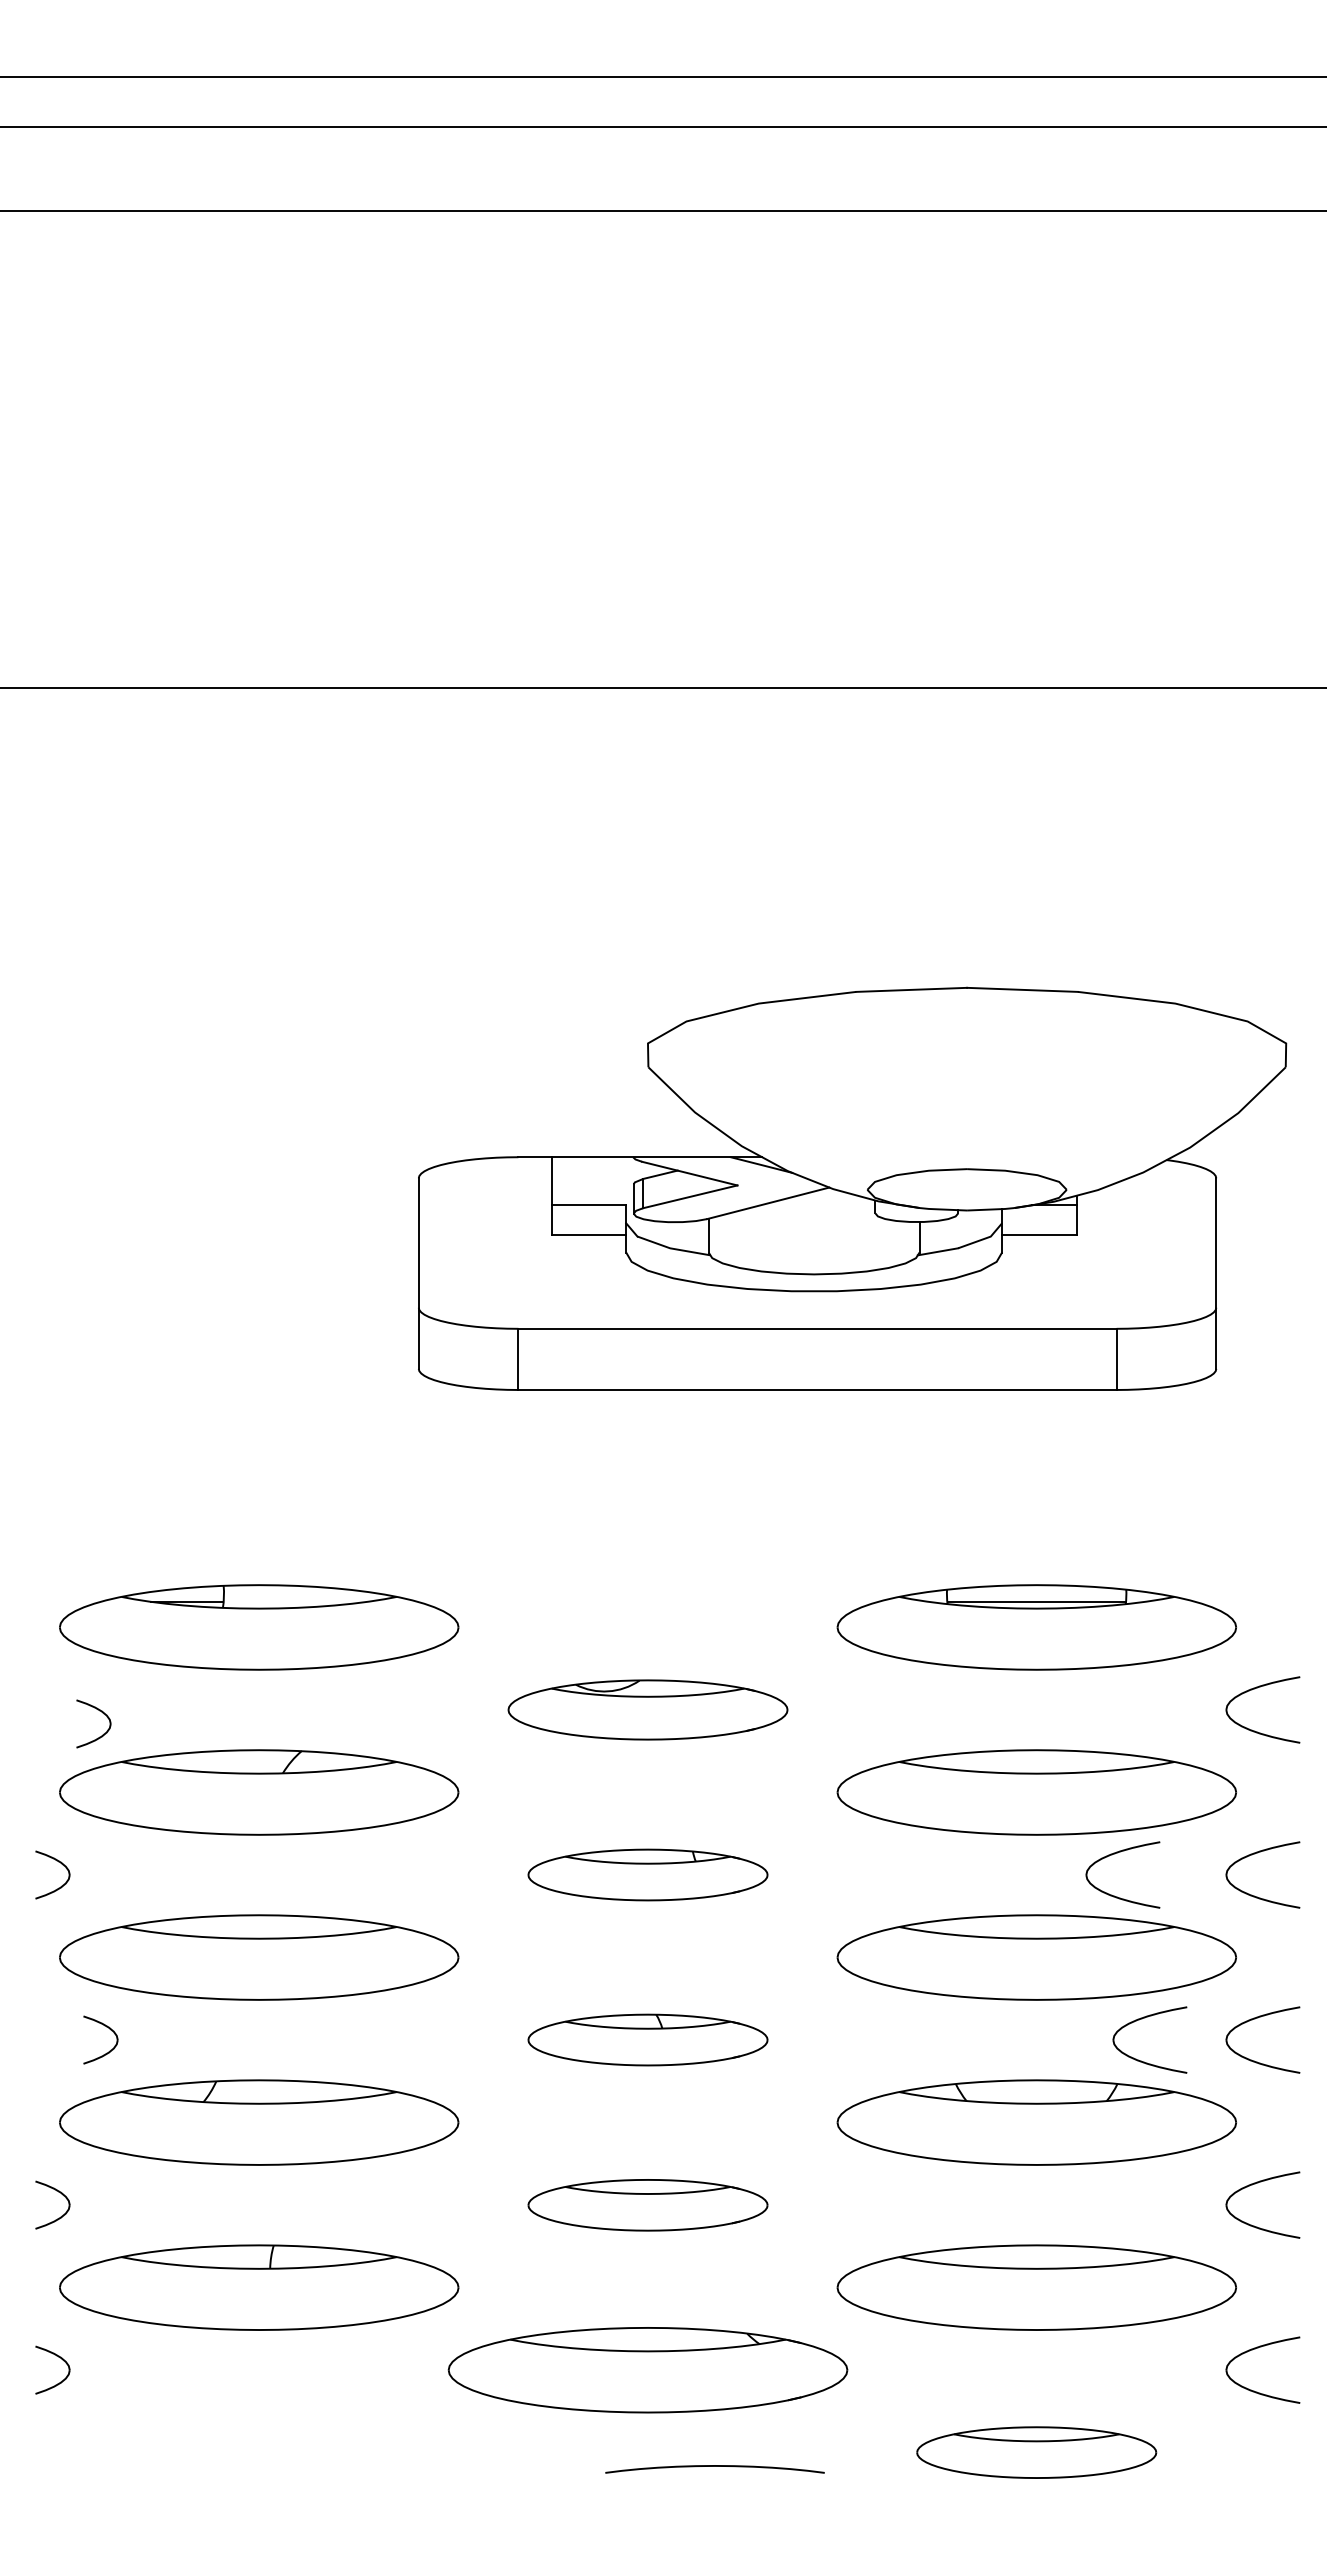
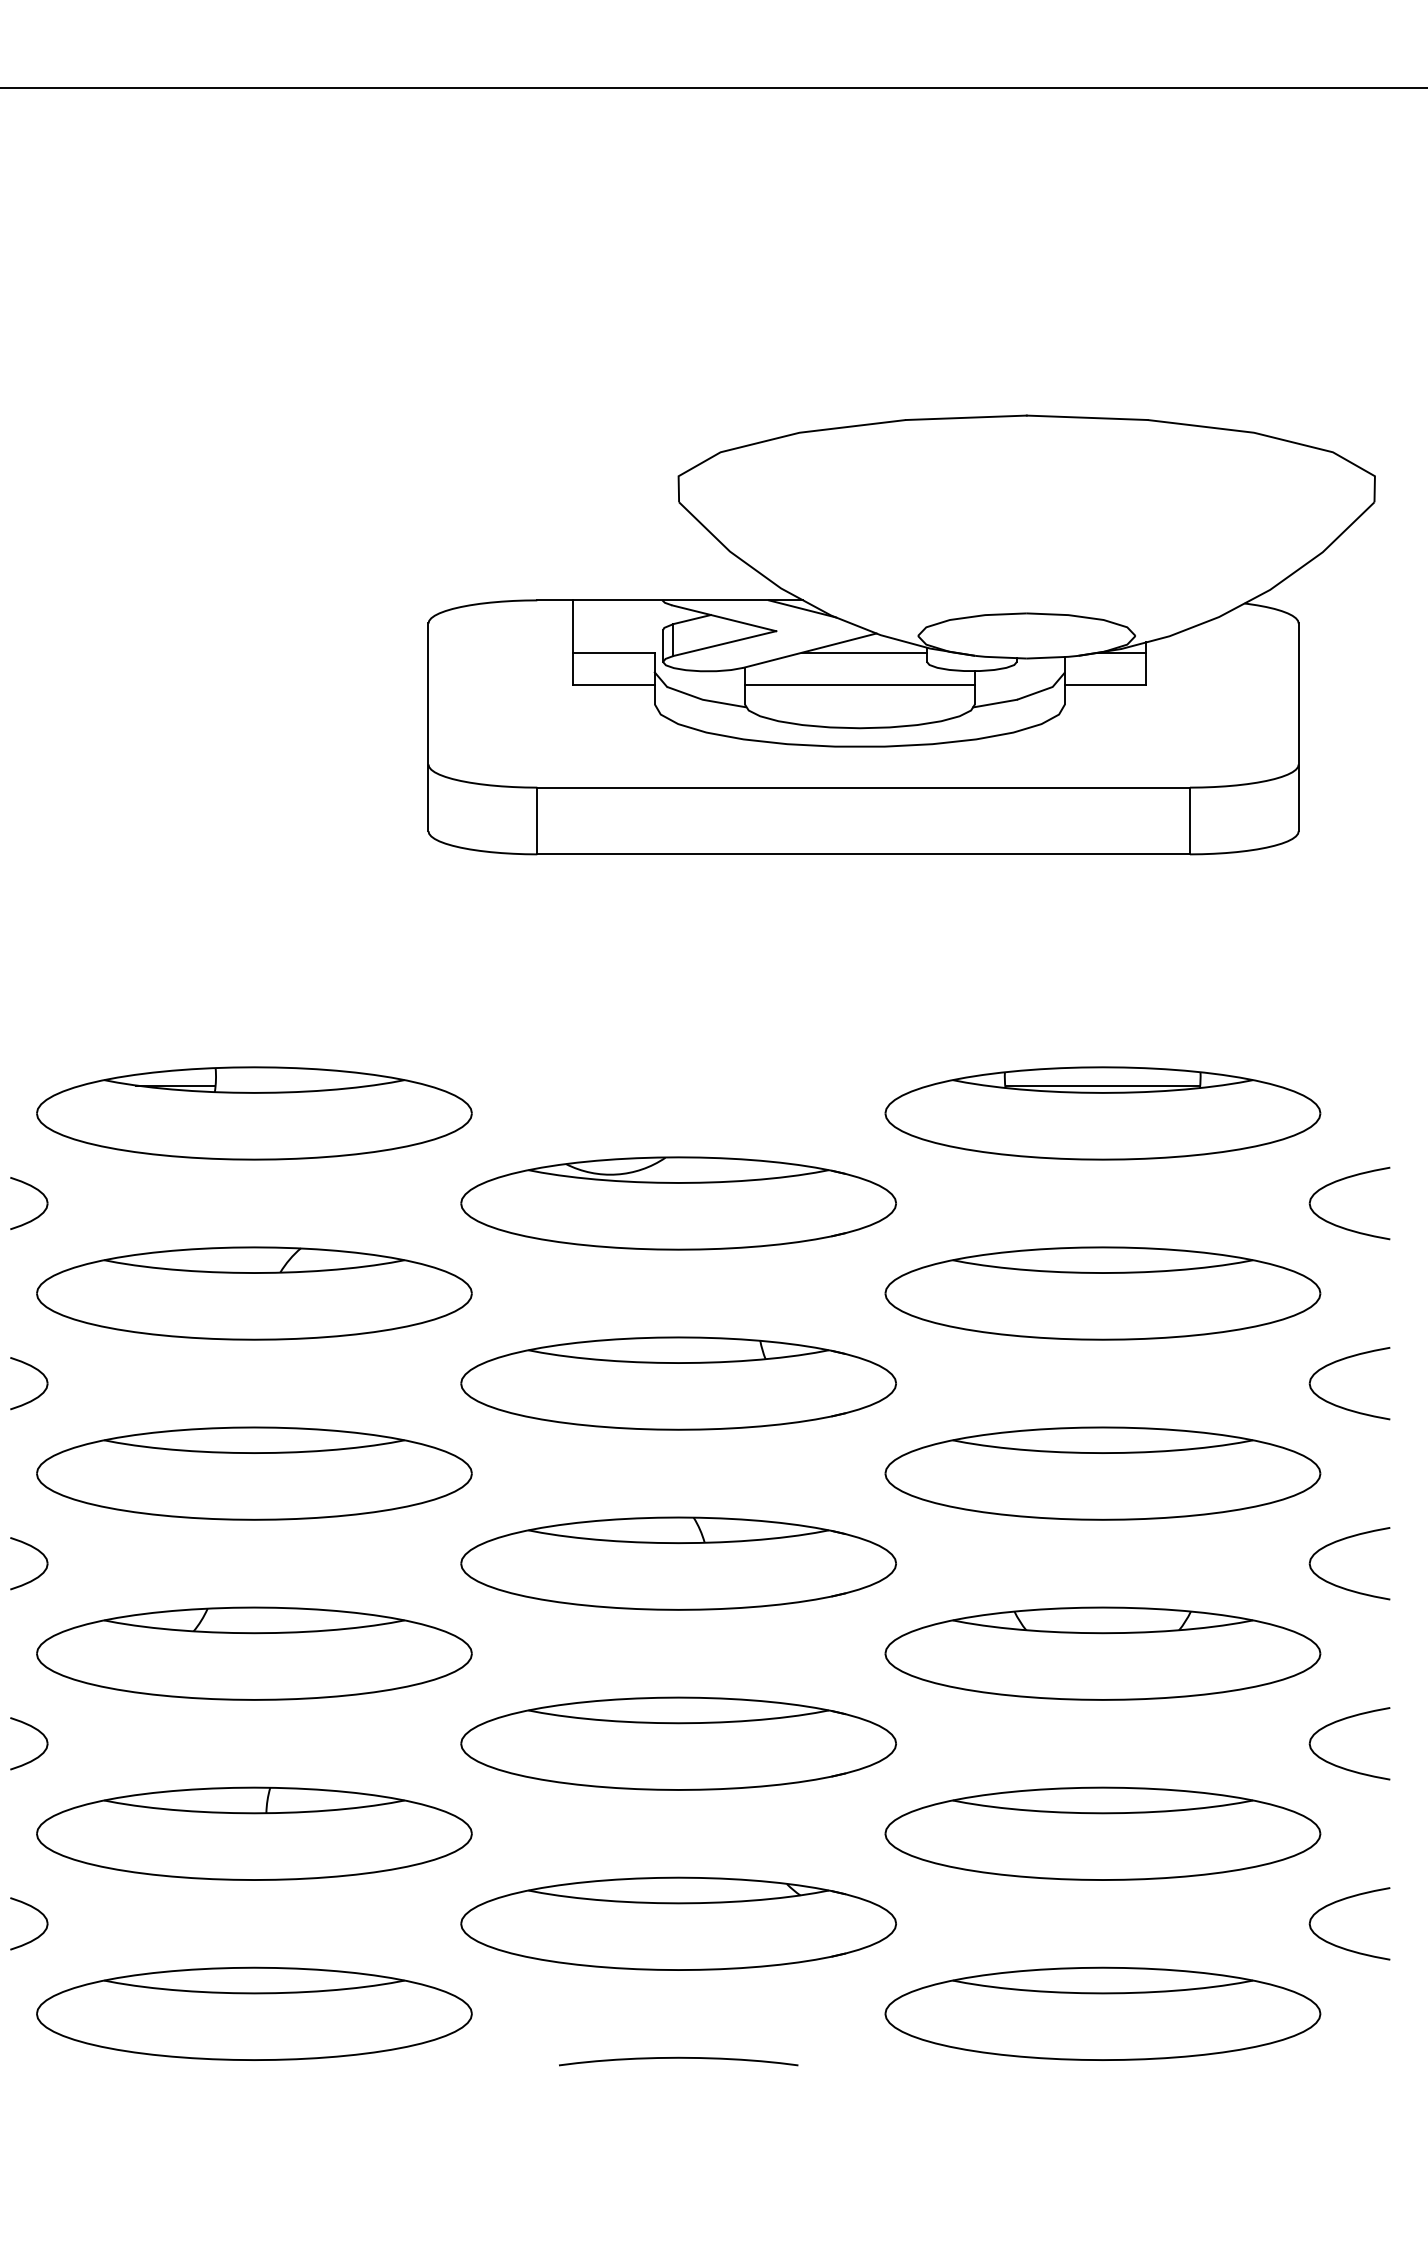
line: (817, 1205) -> (863, 653), added
line: (813, 1234) -> (859, 684), added
part: (647, 1709) -> (678, 1202), size x1.43
part: (99, 1711) -> (35, 1189), moved
part: (1115, 1854) -> (1188, 1361), removed
part: (647, 1874) -> (678, 1383), size x1.67
part: (1142, 2019) -> (1218, 1541), removed
part: (106, 2027) -> (35, 1549), moved
part: (647, 2039) -> (678, 1563), size x1.67
part: (647, 2205) -> (678, 1744), size x1.67
part: (259, 2452) -> (254, 2013), added
part: (1036, 2452) -> (1102, 2013), size x1.67
curve: (714, 2466) -> (678, 2058), moved

